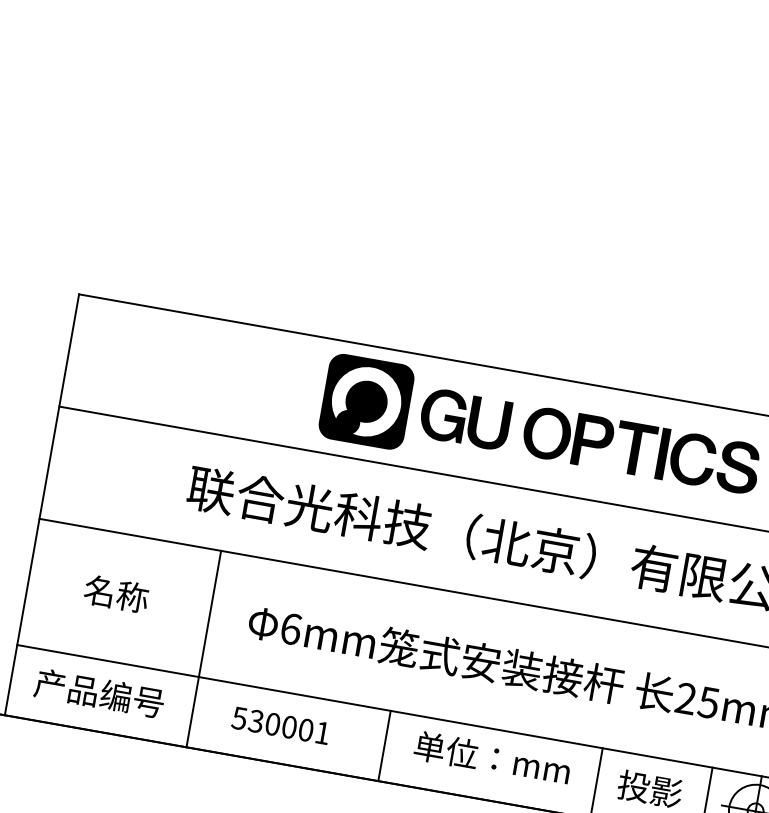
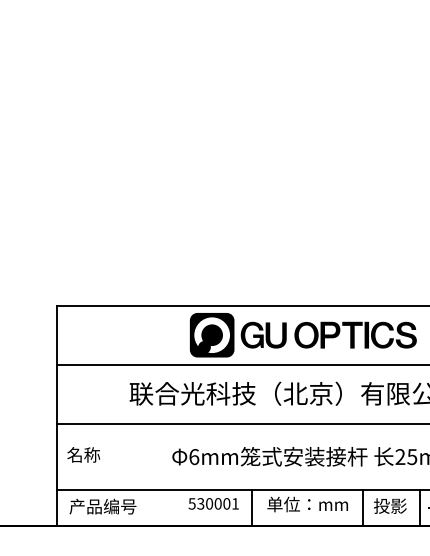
text: (116, 593) -> (83, 454), moved
line: (203, 648) -> (151, 474), removed
text: (280, 724) -> (213, 503), moved

